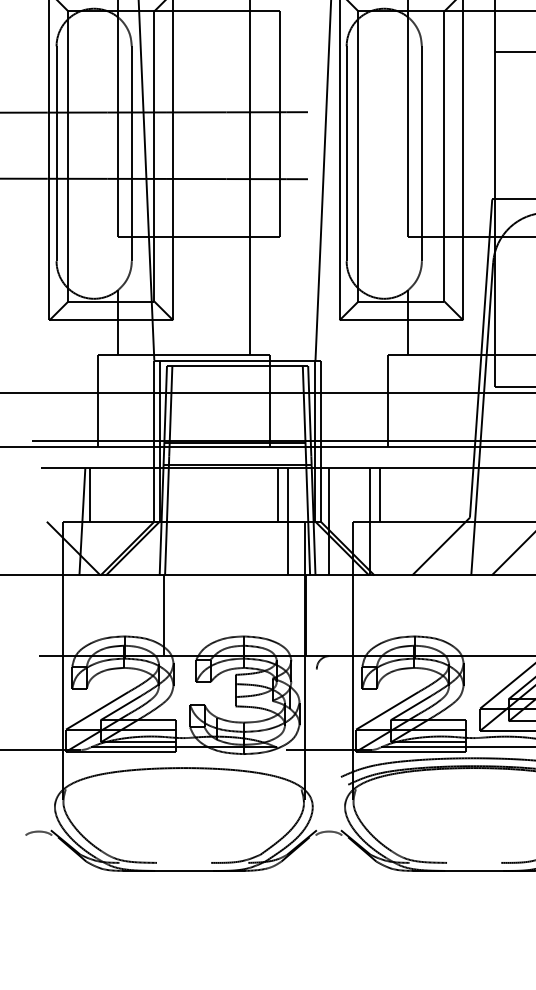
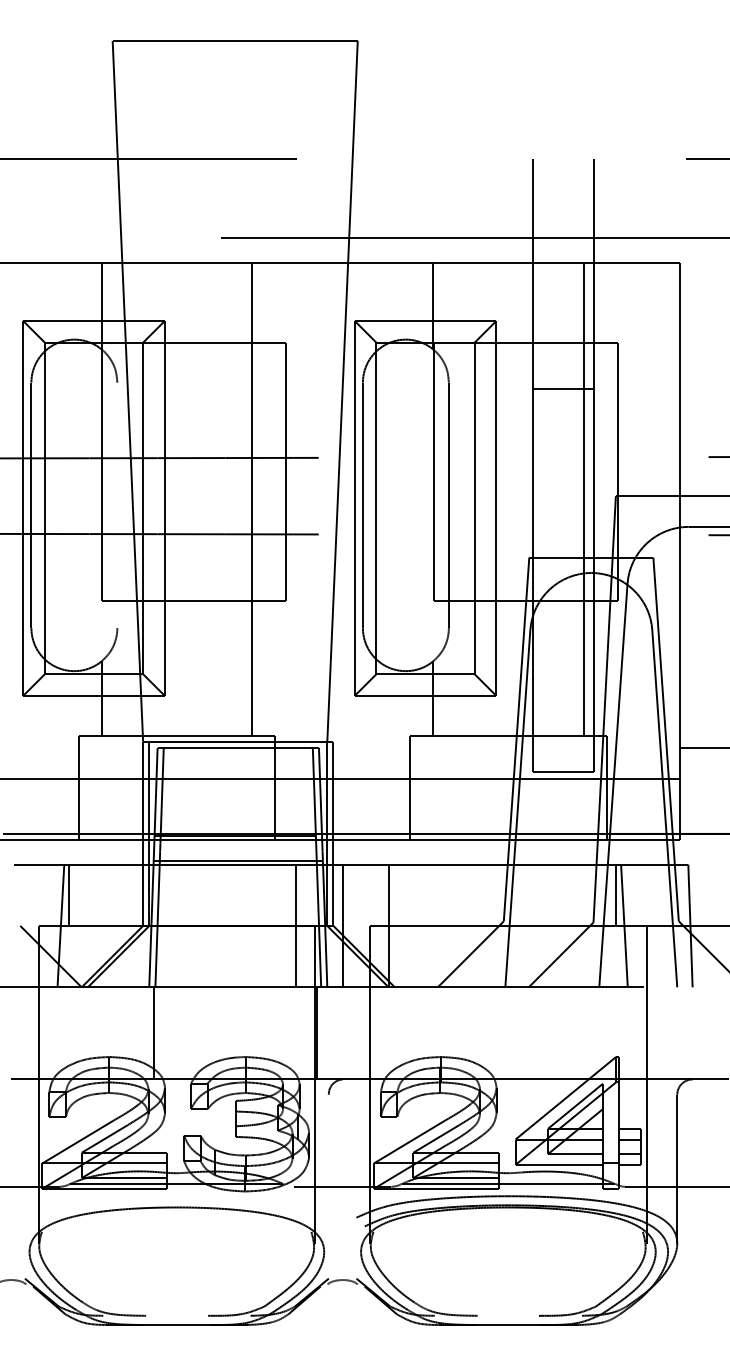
line: (131, 153) -> (117, 505), removed
line: (278, 494) -> (284, 894), removed
line: (379, 494) -> (400, 894), removed

